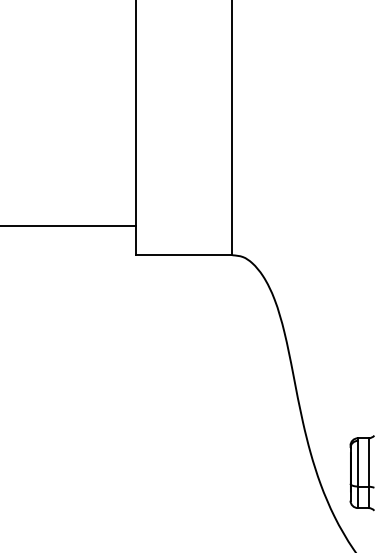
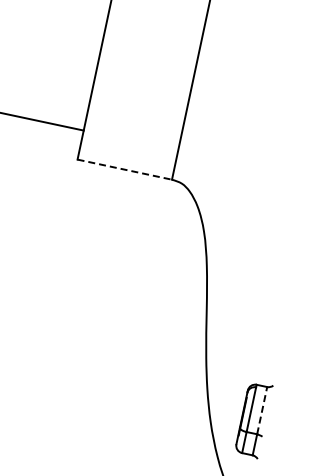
line: (184, 255) -> (125, 169), solid -> dashed
line: (368, 461) -> (262, 409), solid -> dashed

